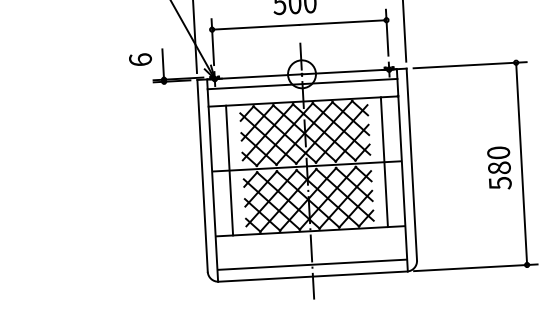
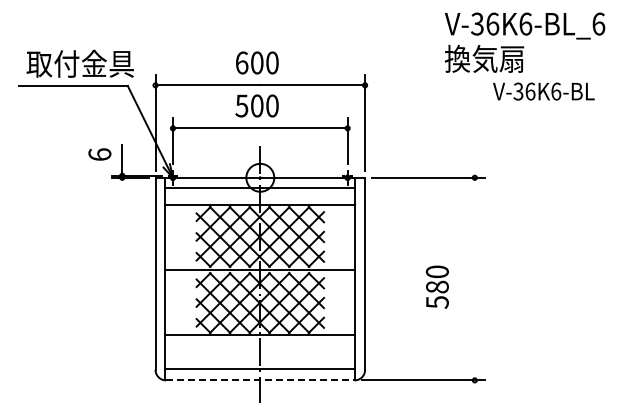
line: (384, 161) -> (337, 269), removed
line: (521, 163) -> (474, 278), removed
text: (499, 167) -> (437, 286), moved
line: (229, 170) -> (182, 269), removed
line: (313, 276) -> (260, 380), solid -> dashed

